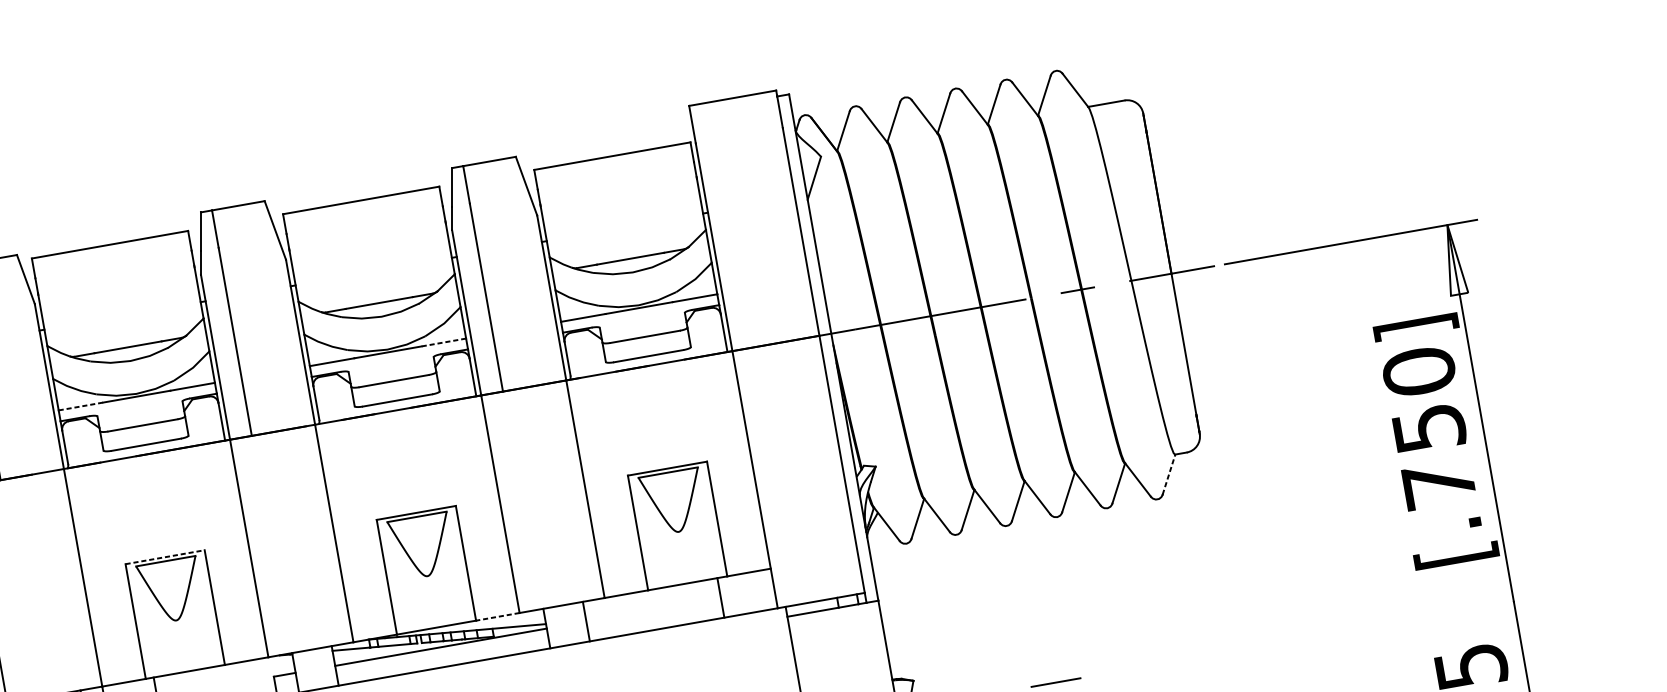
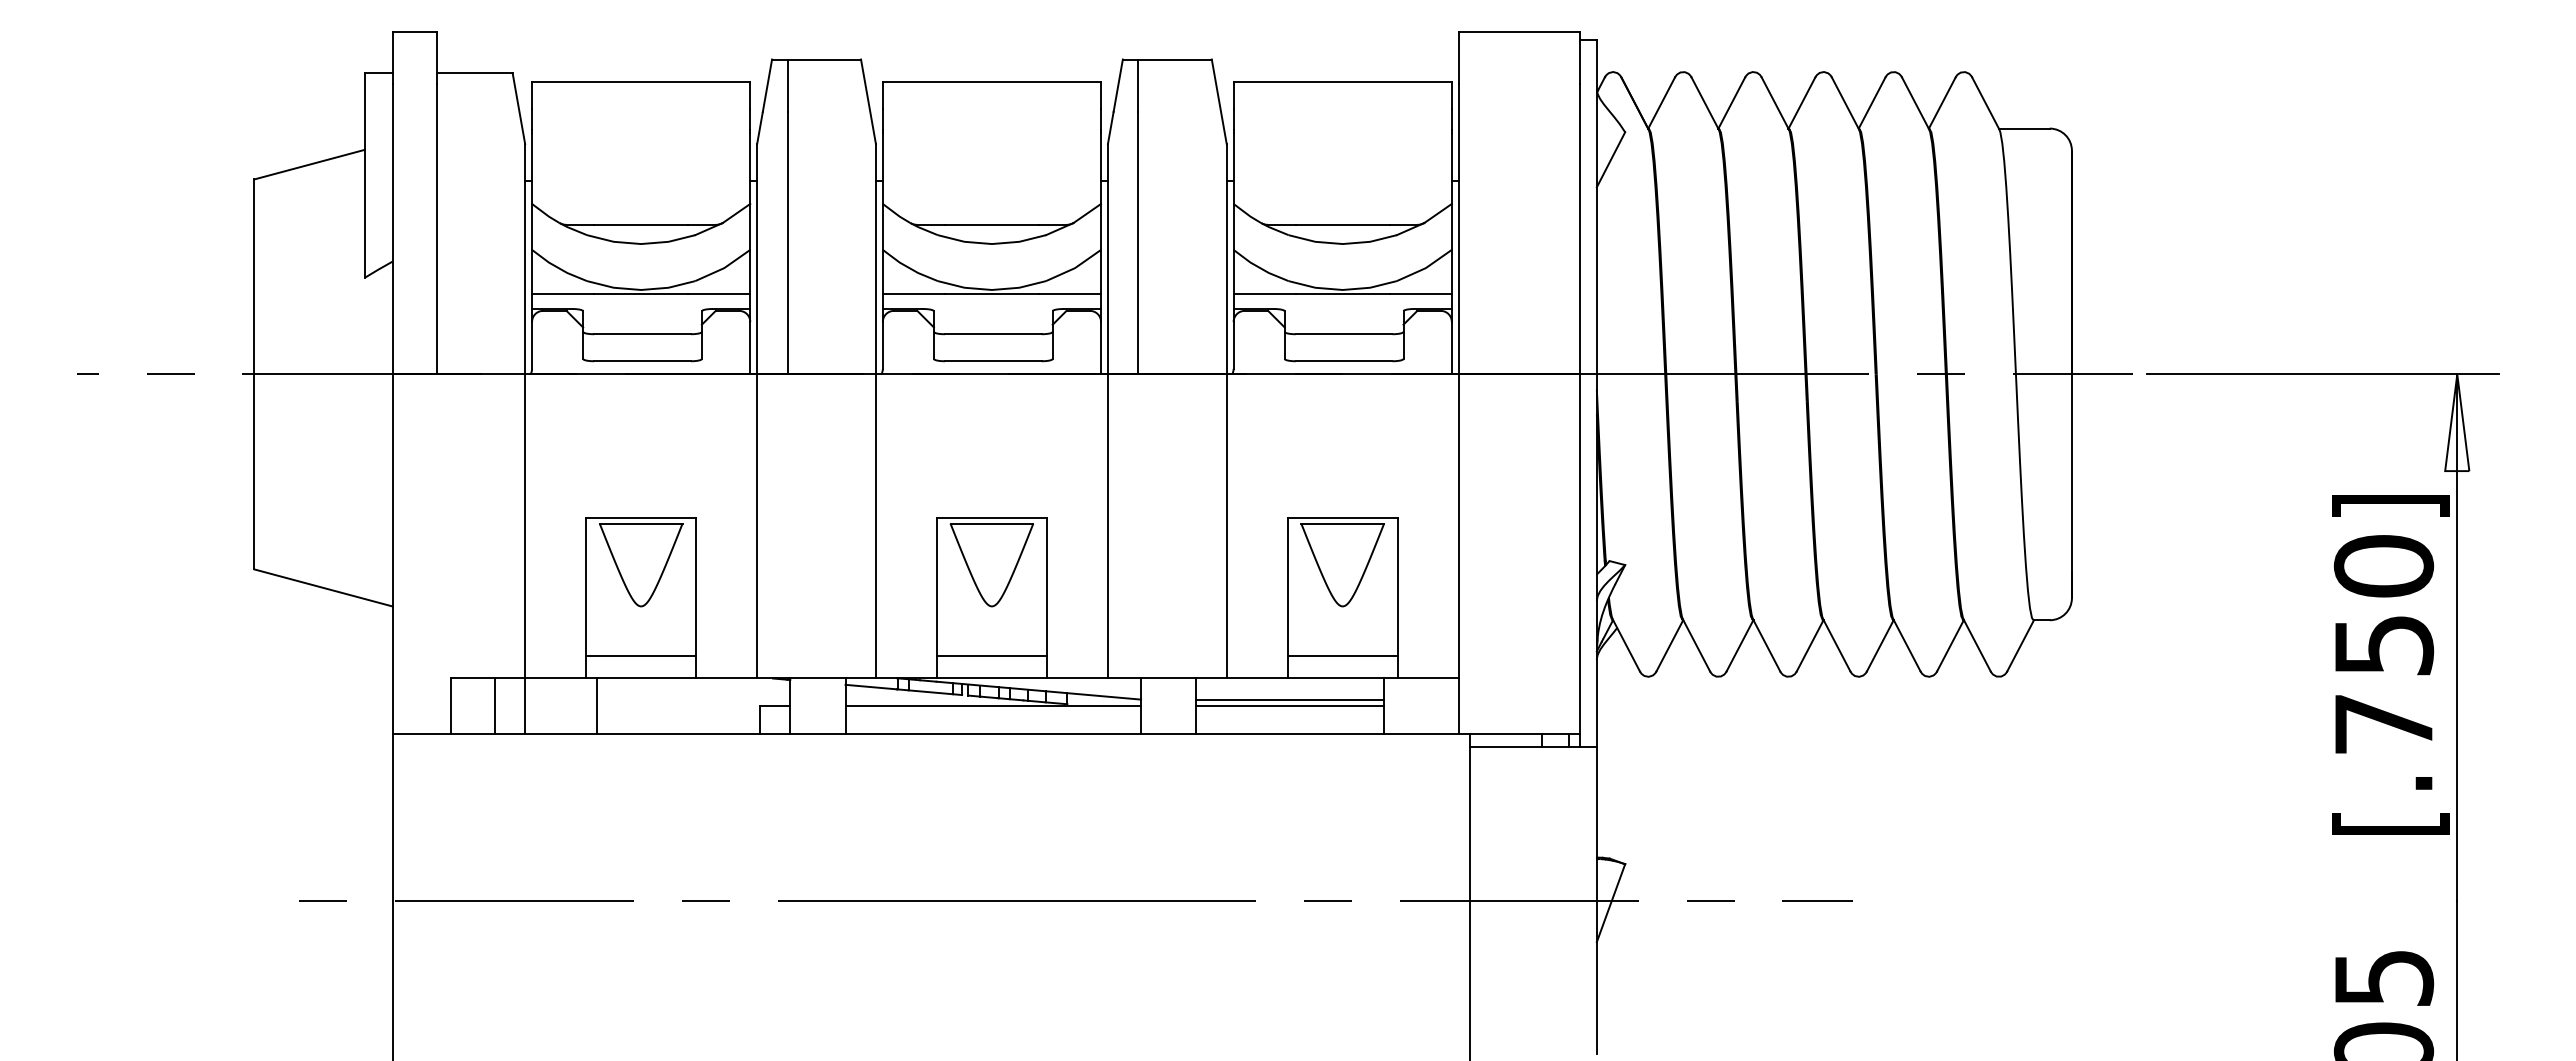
line: (443, 342) -> (1069, 293), dashed -> solid
line: (81, 406) -> (563, 293), dashed -> solid
line: (1168, 474) -> (2020, 645), dashed -> solid
line: (165, 557) -> (641, 518), dashed -> solid
line: (684, 567) -> (1342, 656), added
line: (653, 605) -> (1290, 700), added
line: (653, 609) -> (1290, 705), added
line: (433, 612) -> (991, 656), added
line: (497, 617) -> (1077, 678), dashed -> solid
line: (182, 656) -> (640, 656), added

